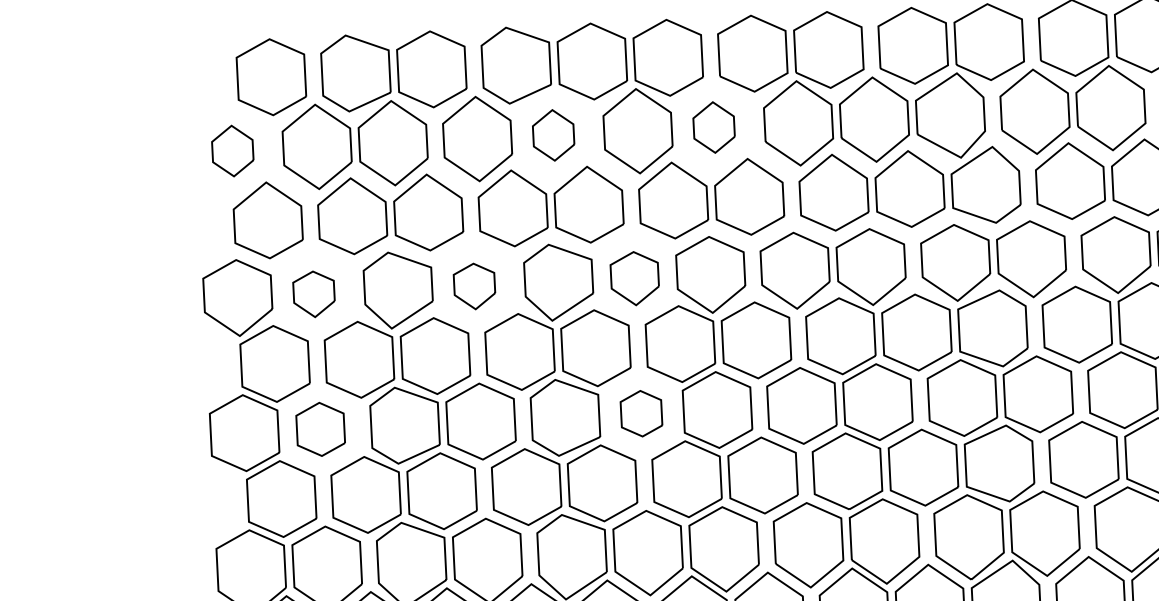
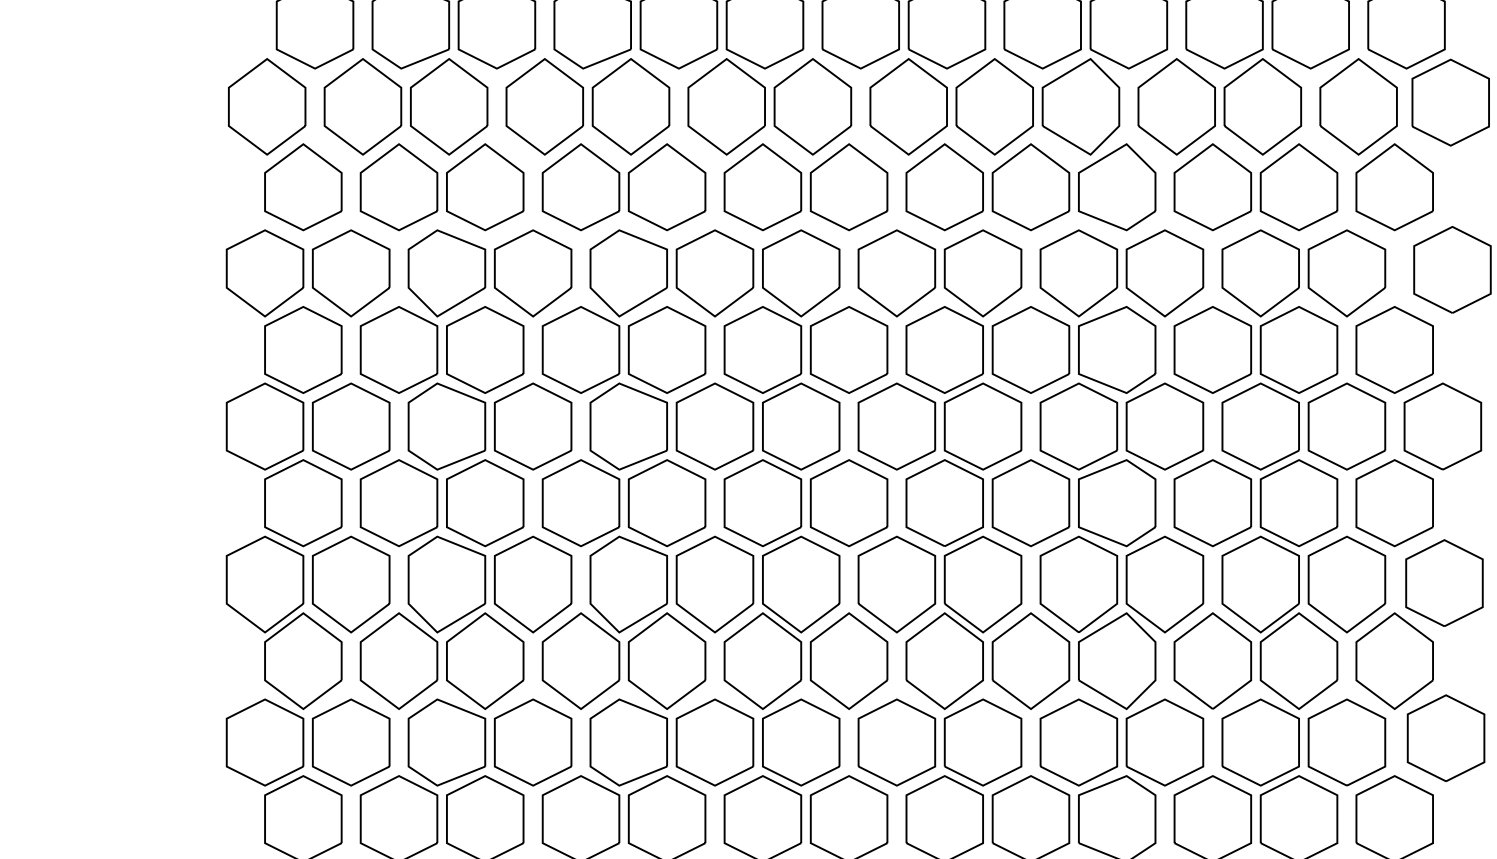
part: (713, 127) -> (812, 106), size x1.67
part: (553, 135) -> (630, 106), size x1.67
part: (232, 150) -> (267, 106), size x1.67
part: (634, 278) -> (714, 273), size x1.43
part: (474, 286) -> (533, 273), size x1.67
part: (314, 294) -> (351, 273), size x1.67
part: (641, 413) -> (714, 426), size x1.67
part: (320, 429) -> (351, 426), size x1.43

